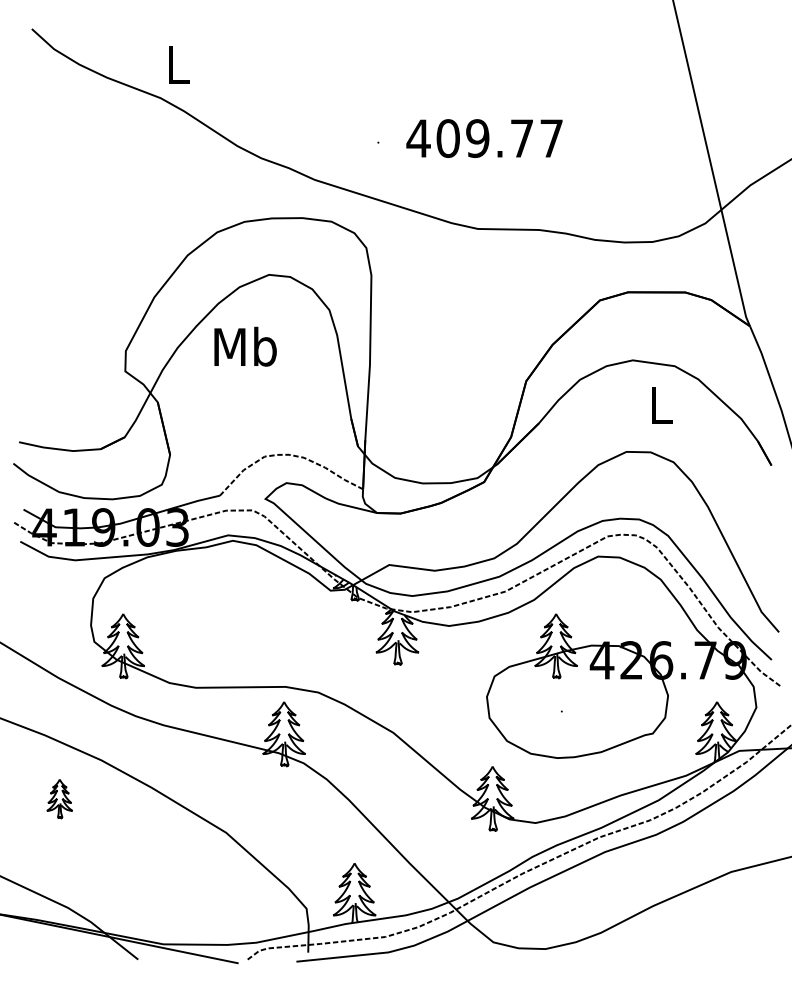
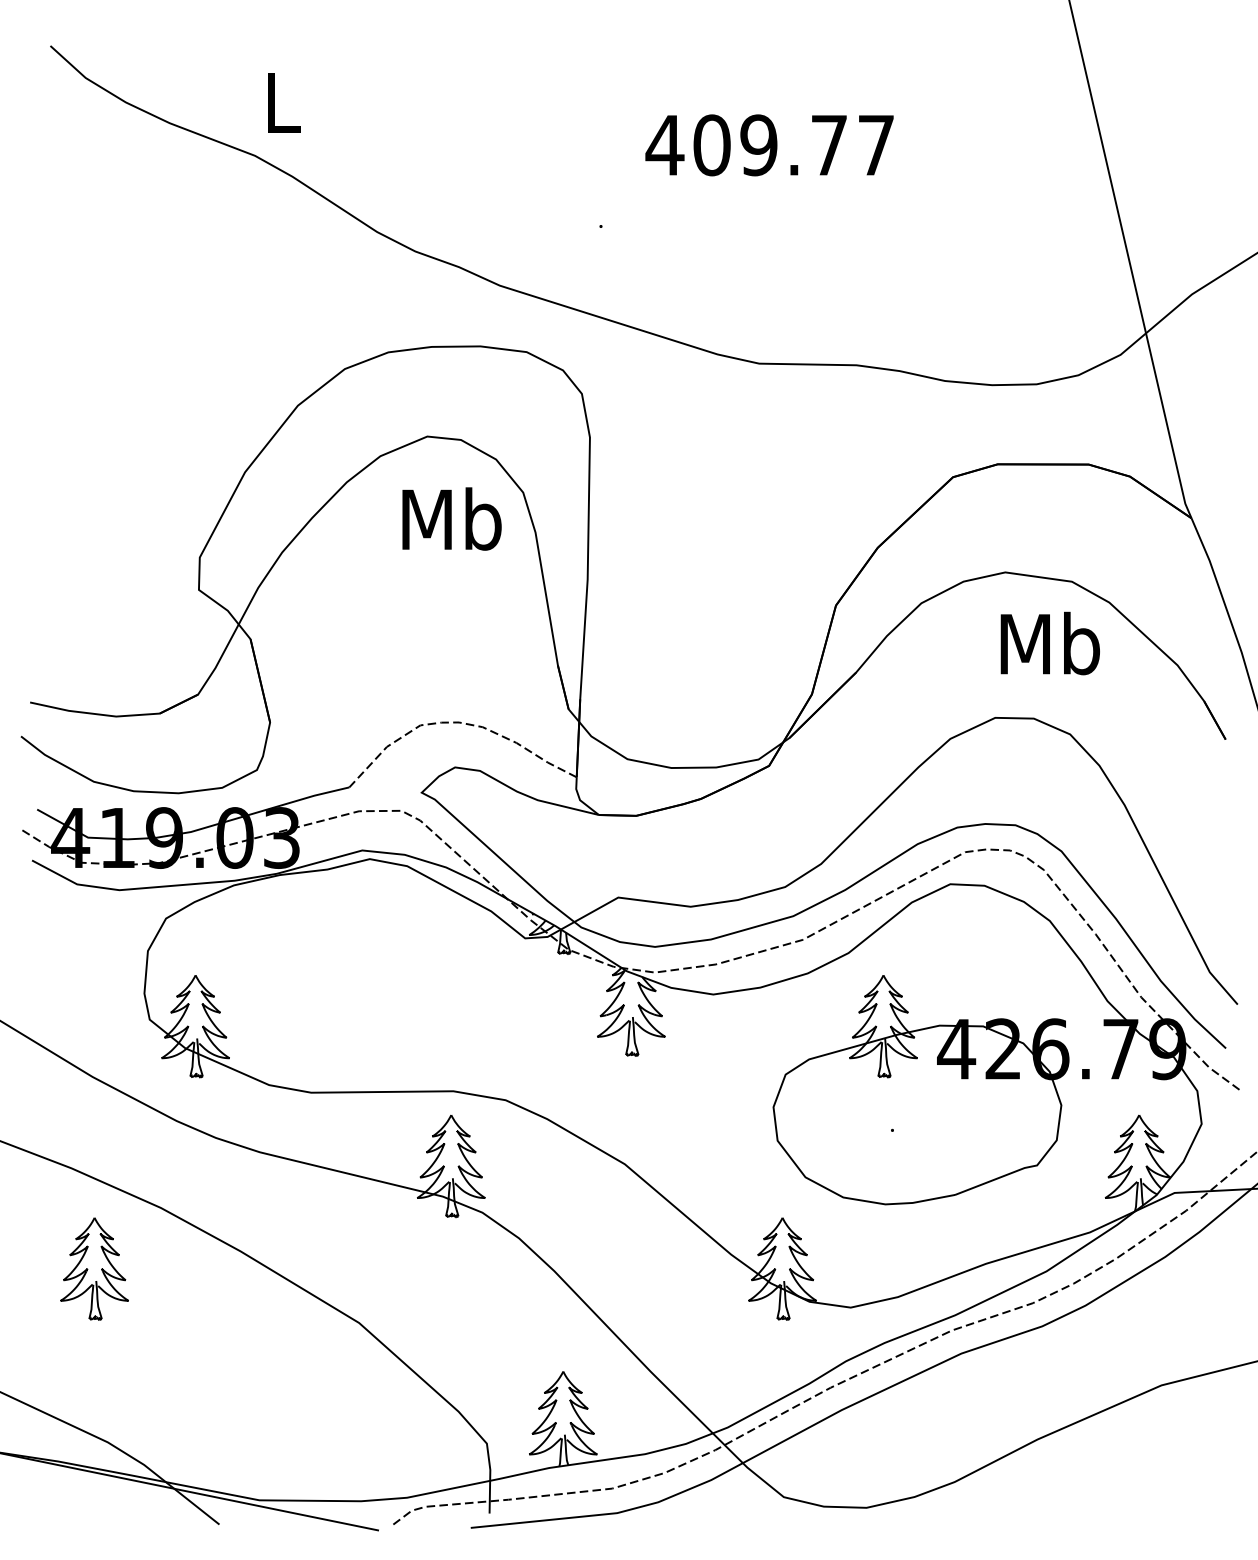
text: (484, 138) -> (769, 145), moved
text: (245, 346) -> (451, 518), moved
text: (661, 405) -> (1050, 644), L -> Mb
part: (59, 798) -> (94, 1268), size x1.67

